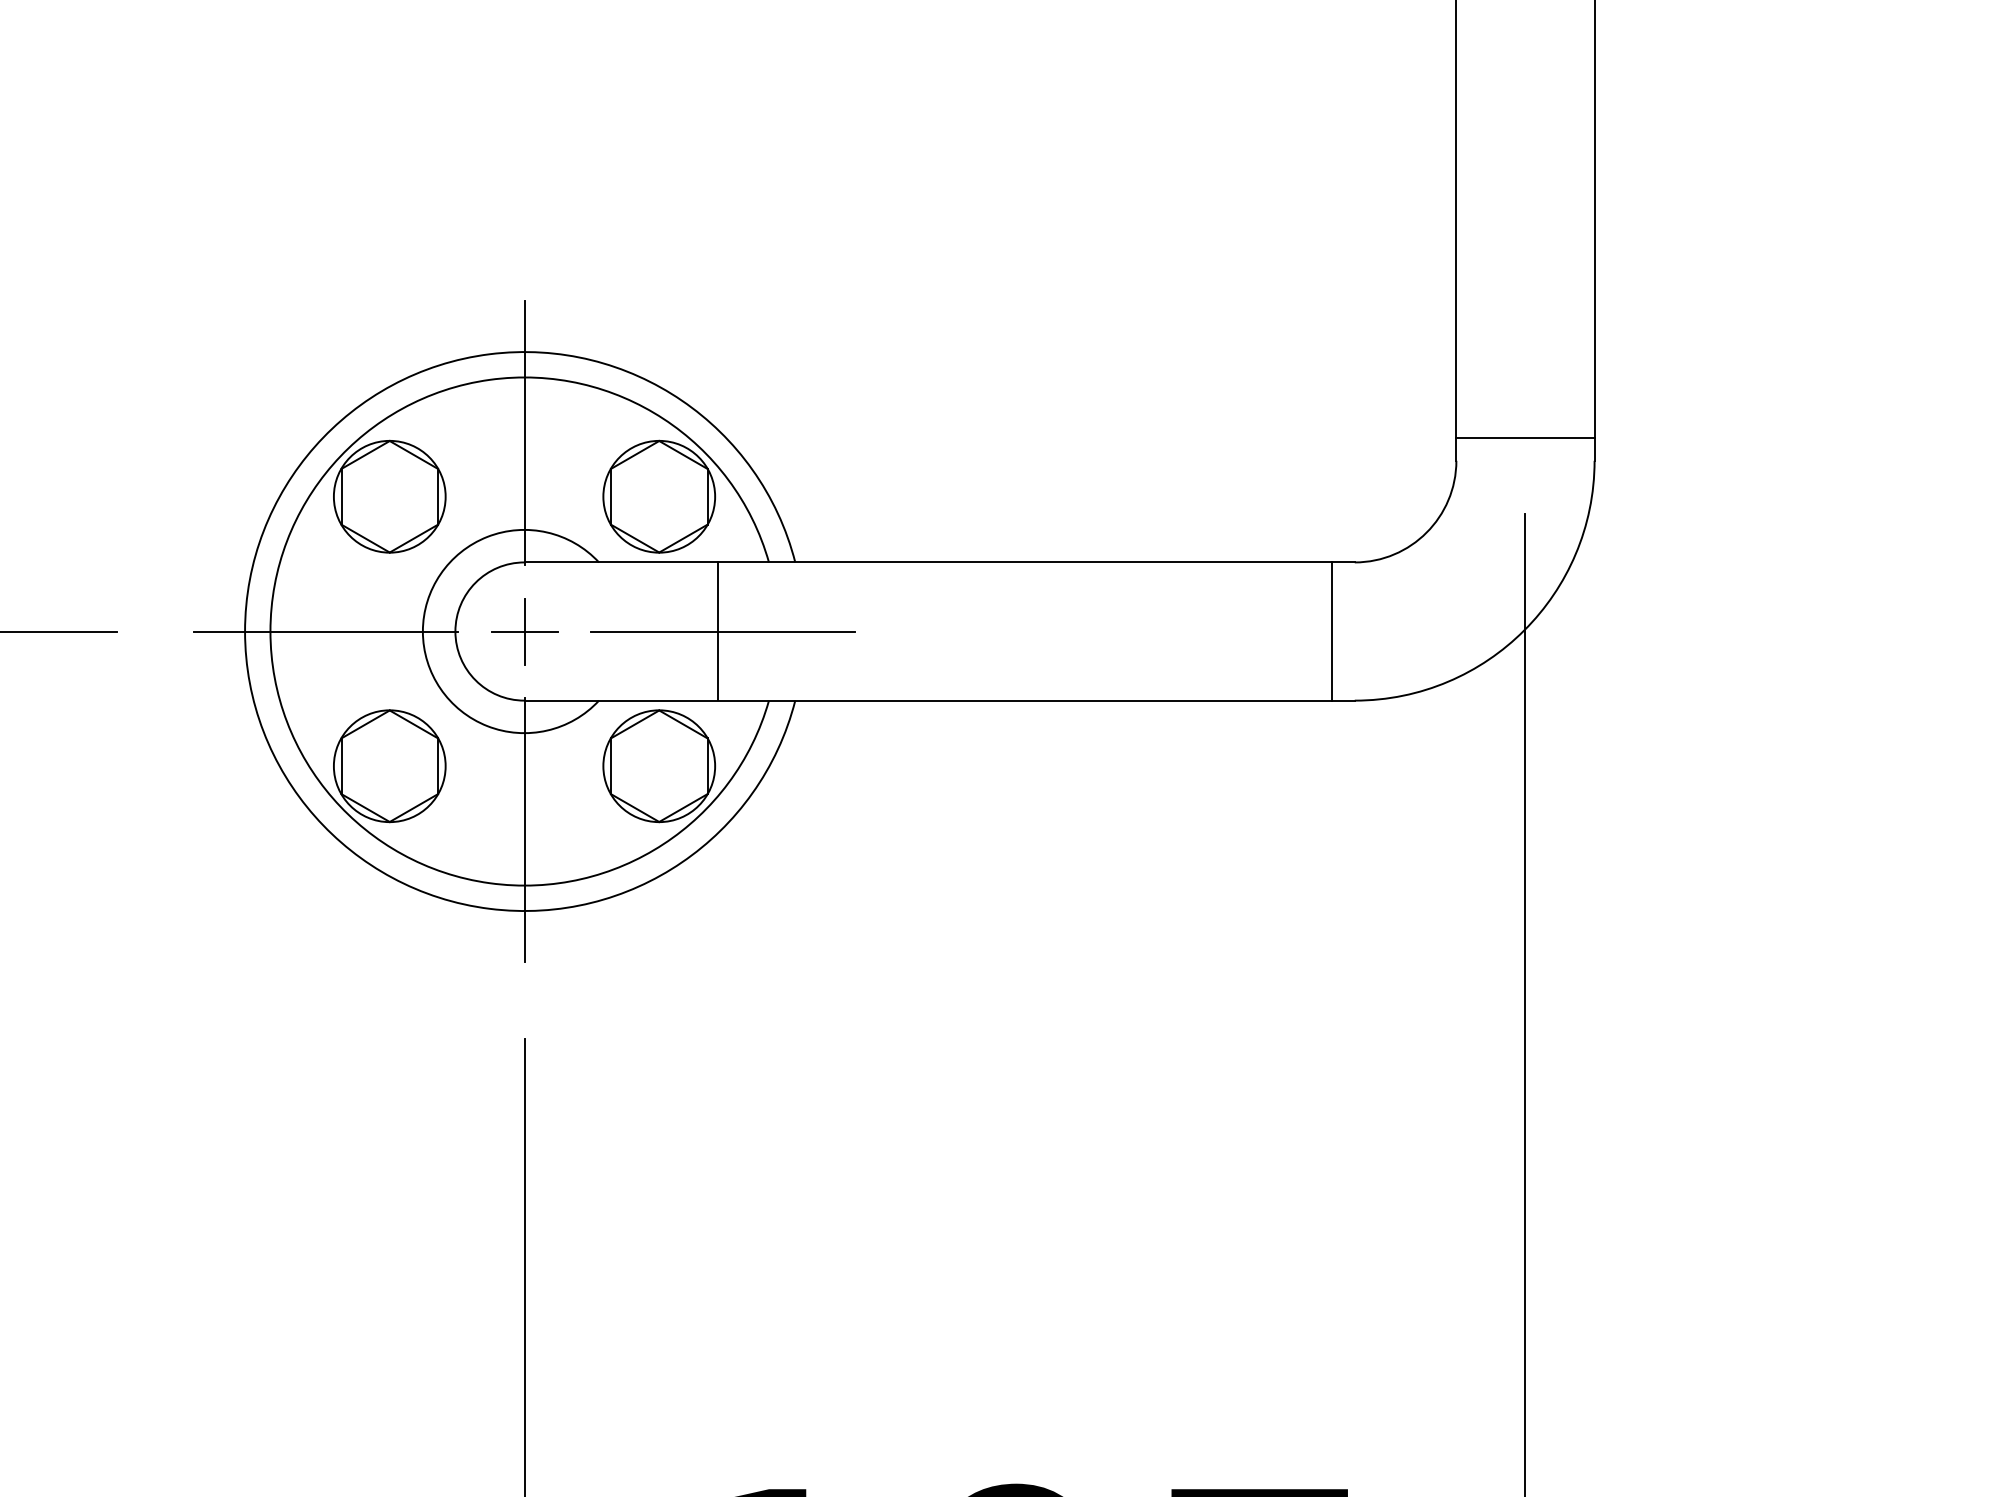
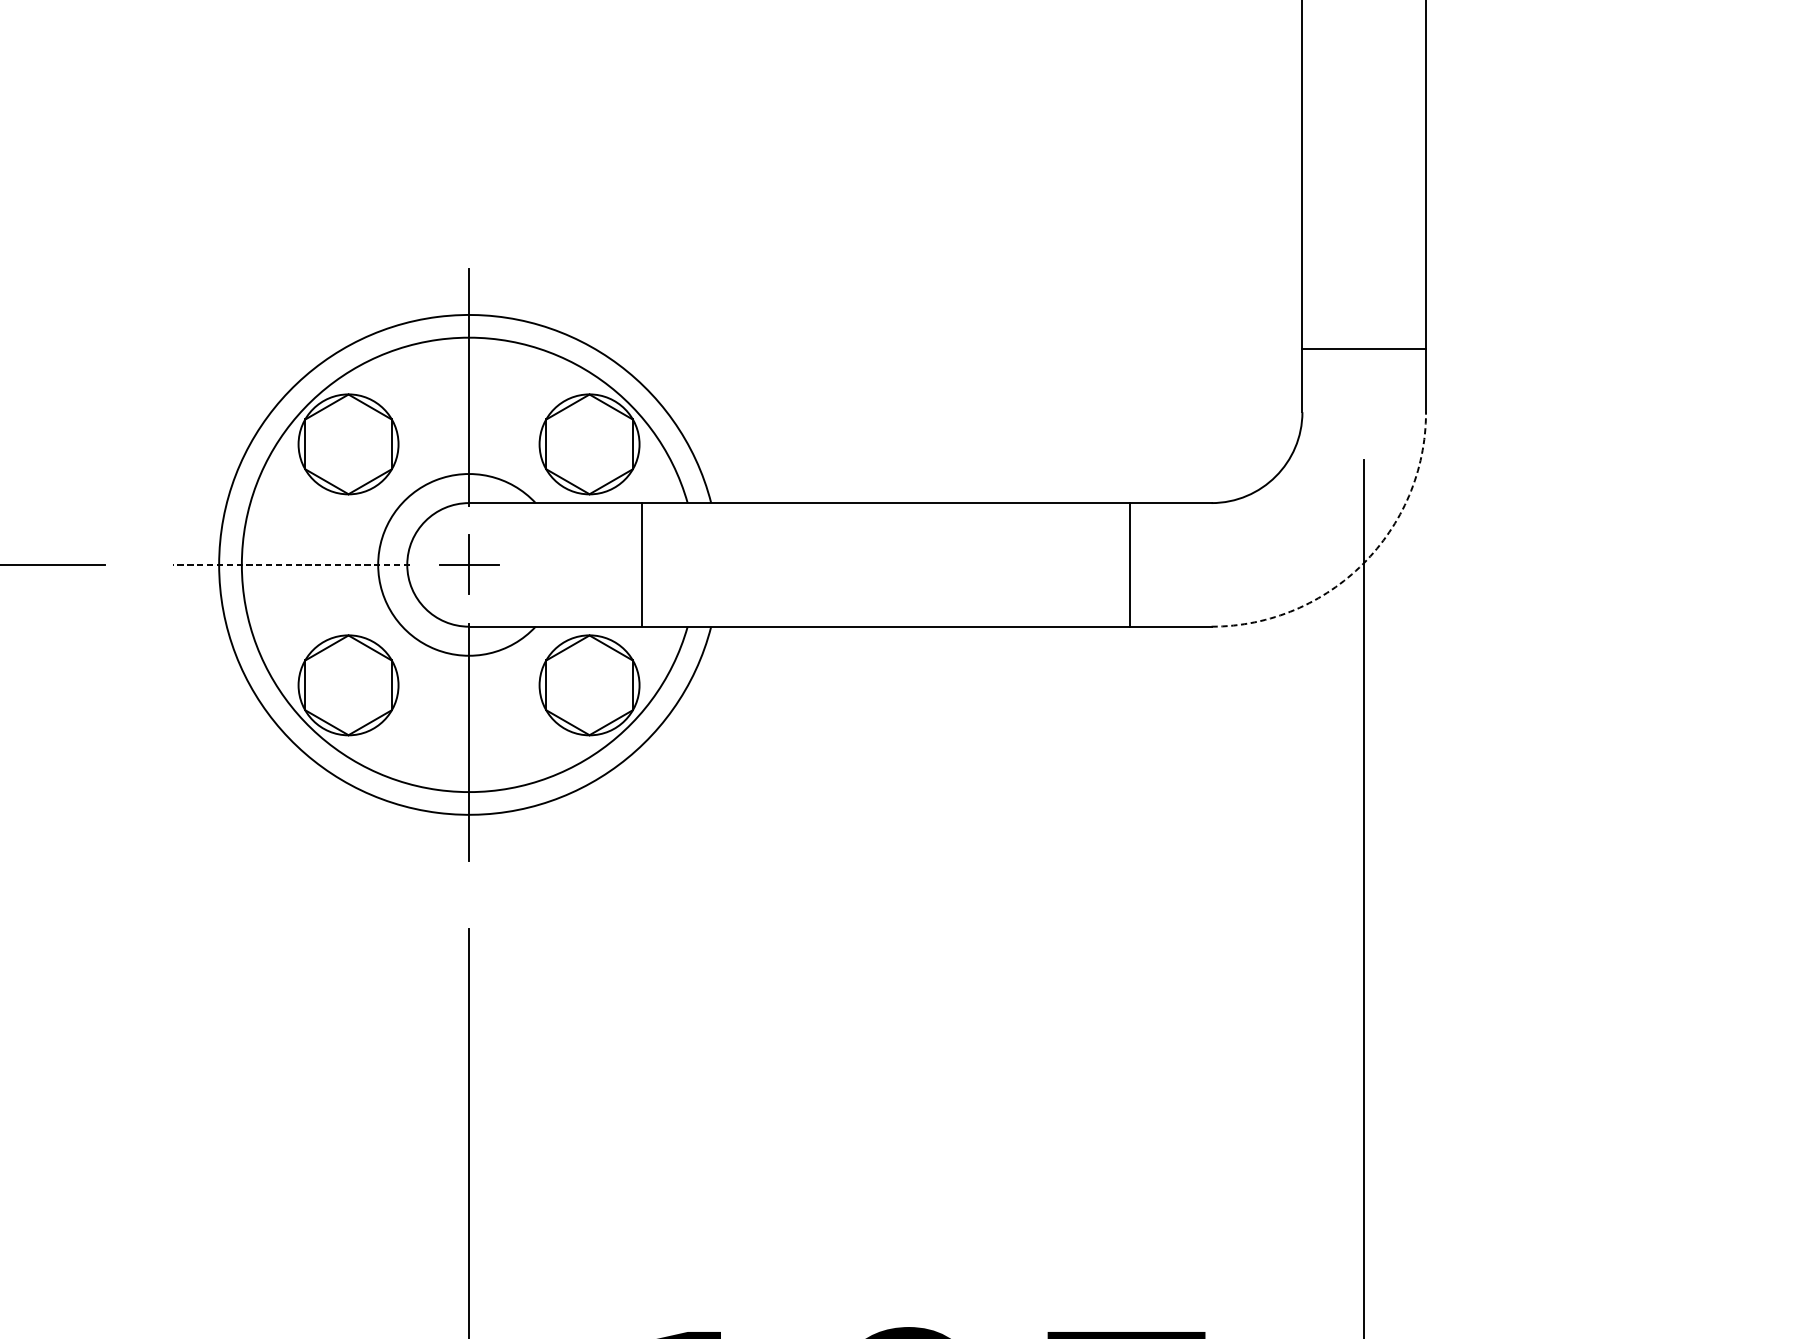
line: (1525, 437) -> (1364, 348), moved
arc: (1524, 630) -> (1363, 563), solid -> dashed
line: (325, 631) -> (291, 564), solid -> dashed
line: (722, 631) -> (646, 564), removed
line: (1331, 631) -> (1129, 564), moved

